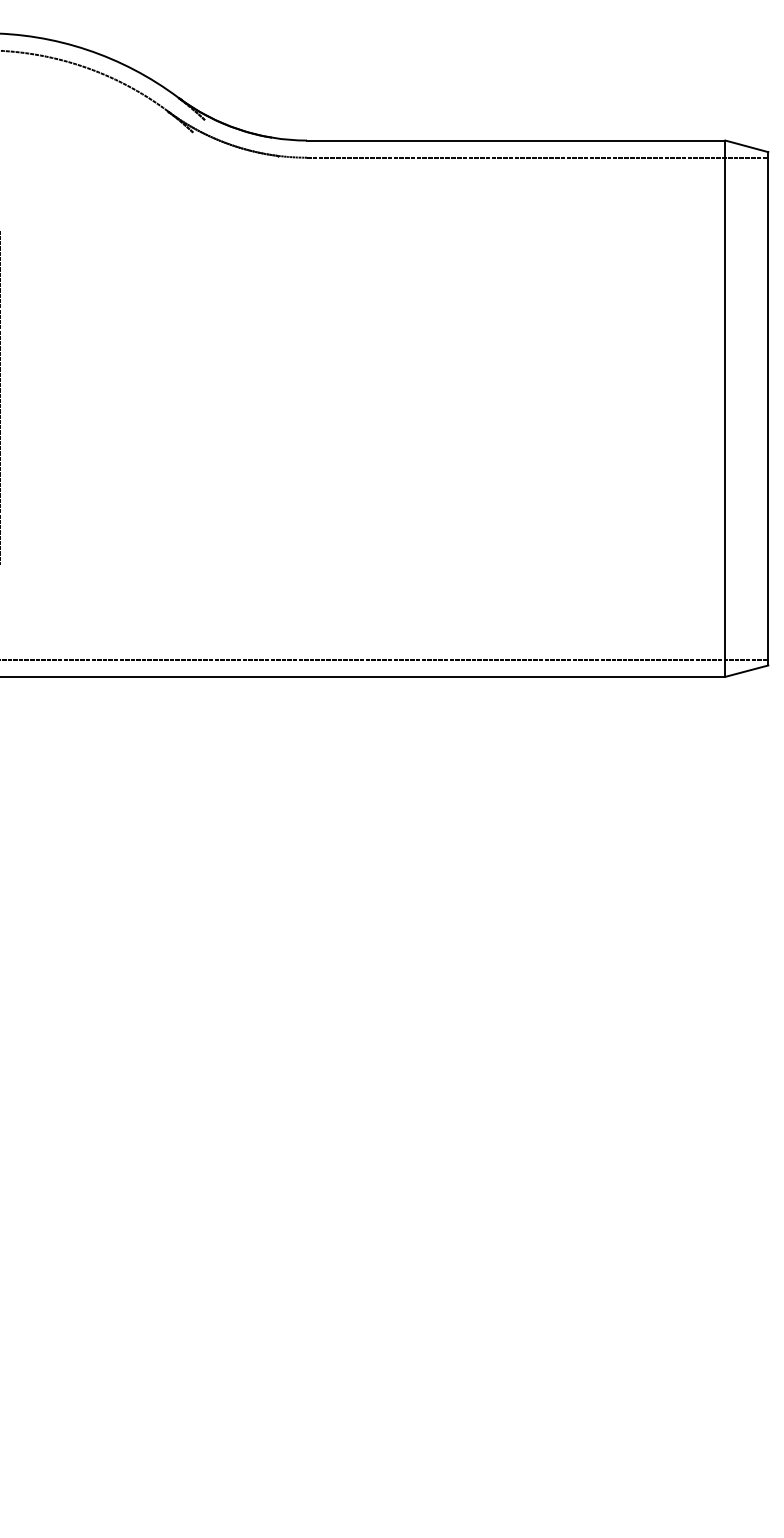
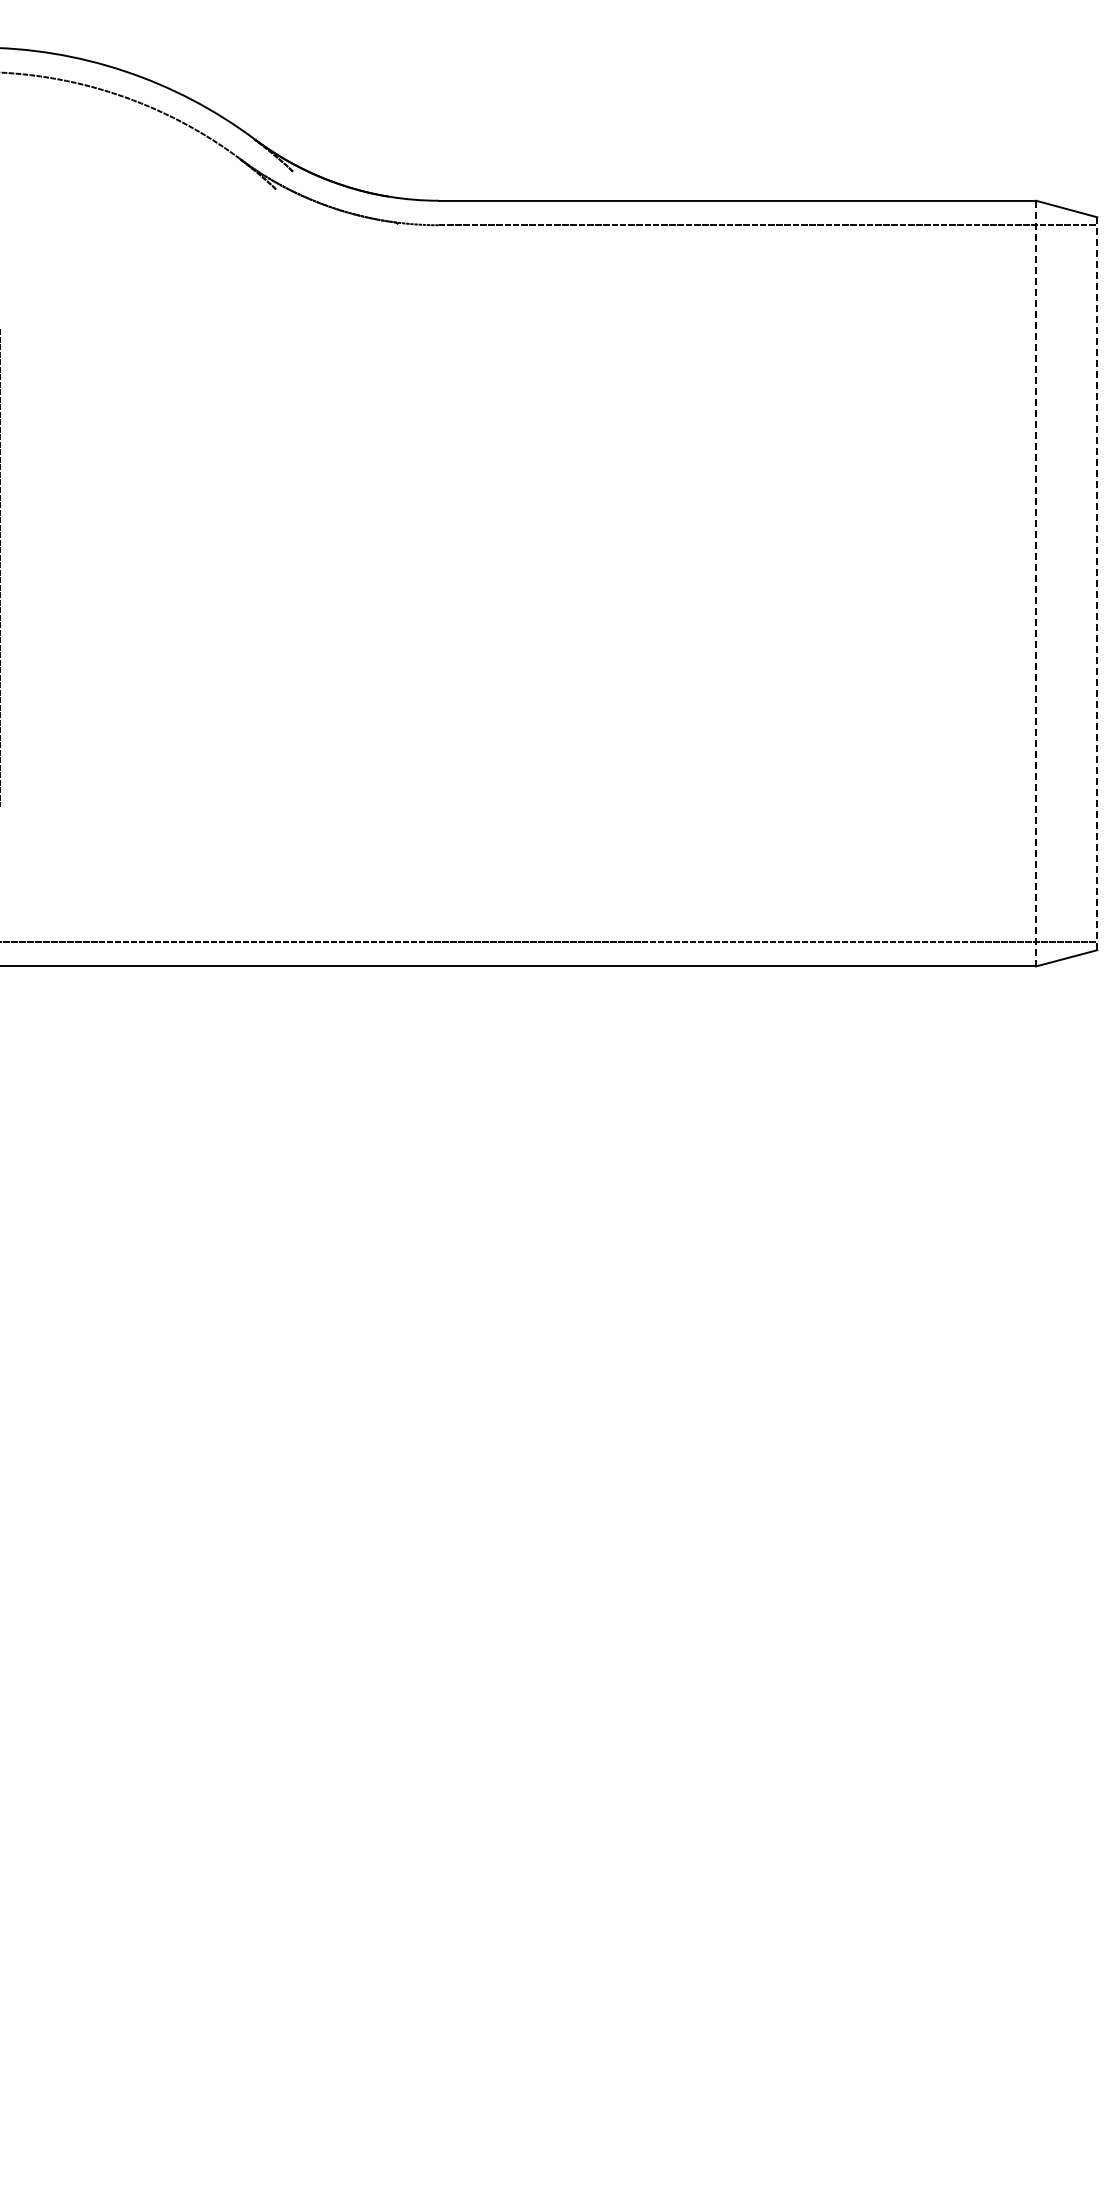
line: (725, 408) -> (1036, 583), solid -> dashed
line: (768, 409) -> (1097, 584), solid -> dashed

